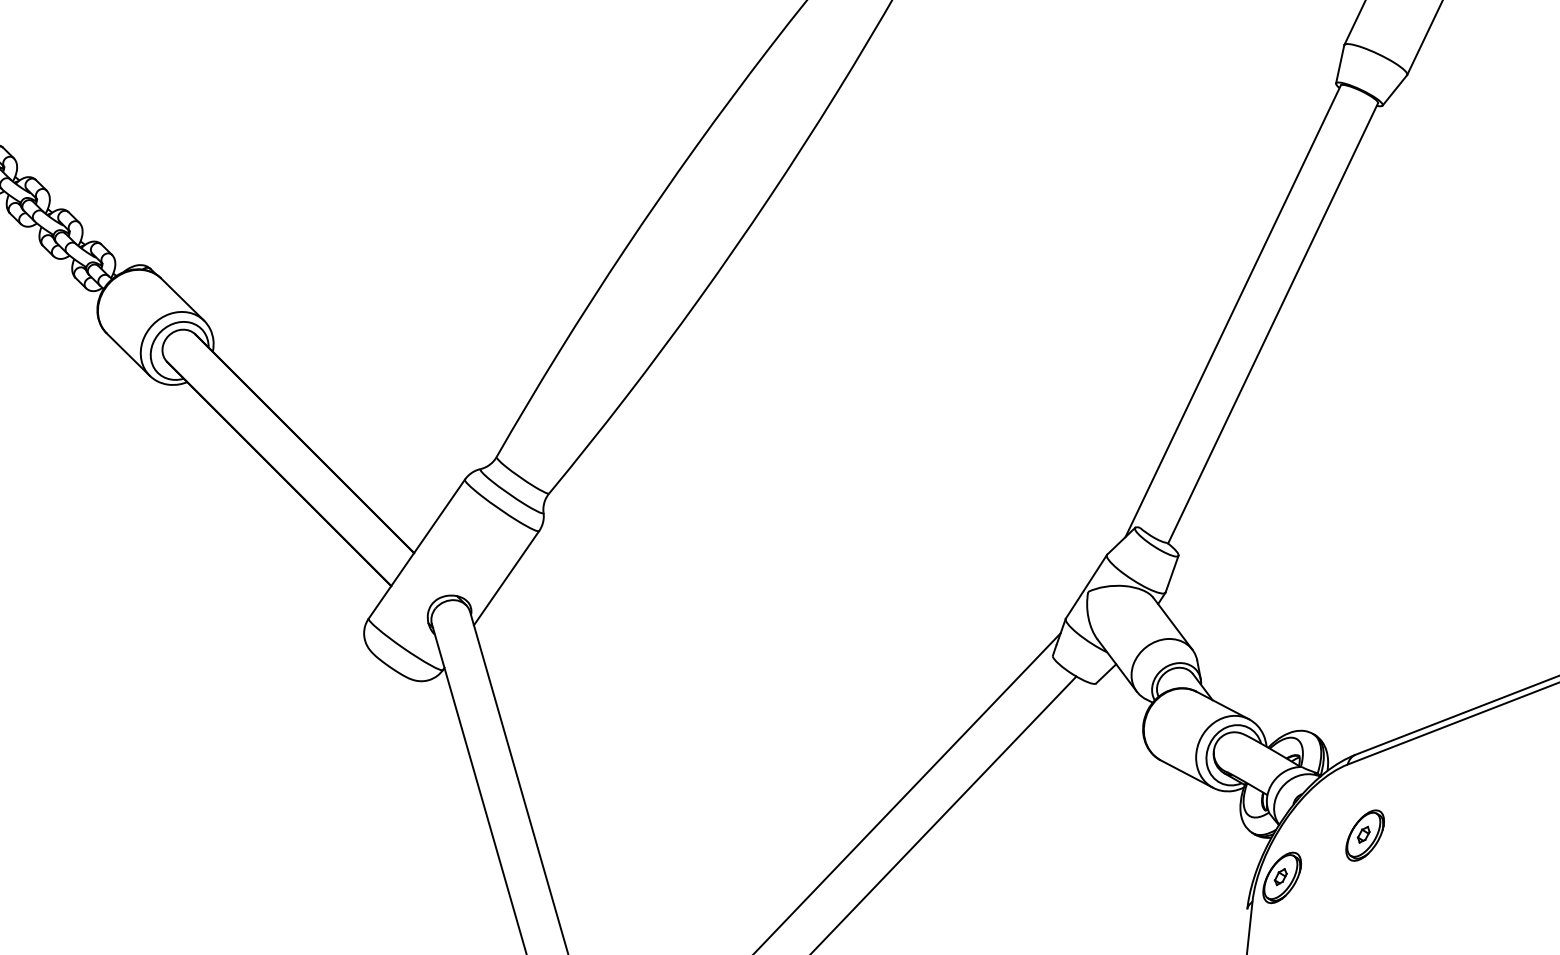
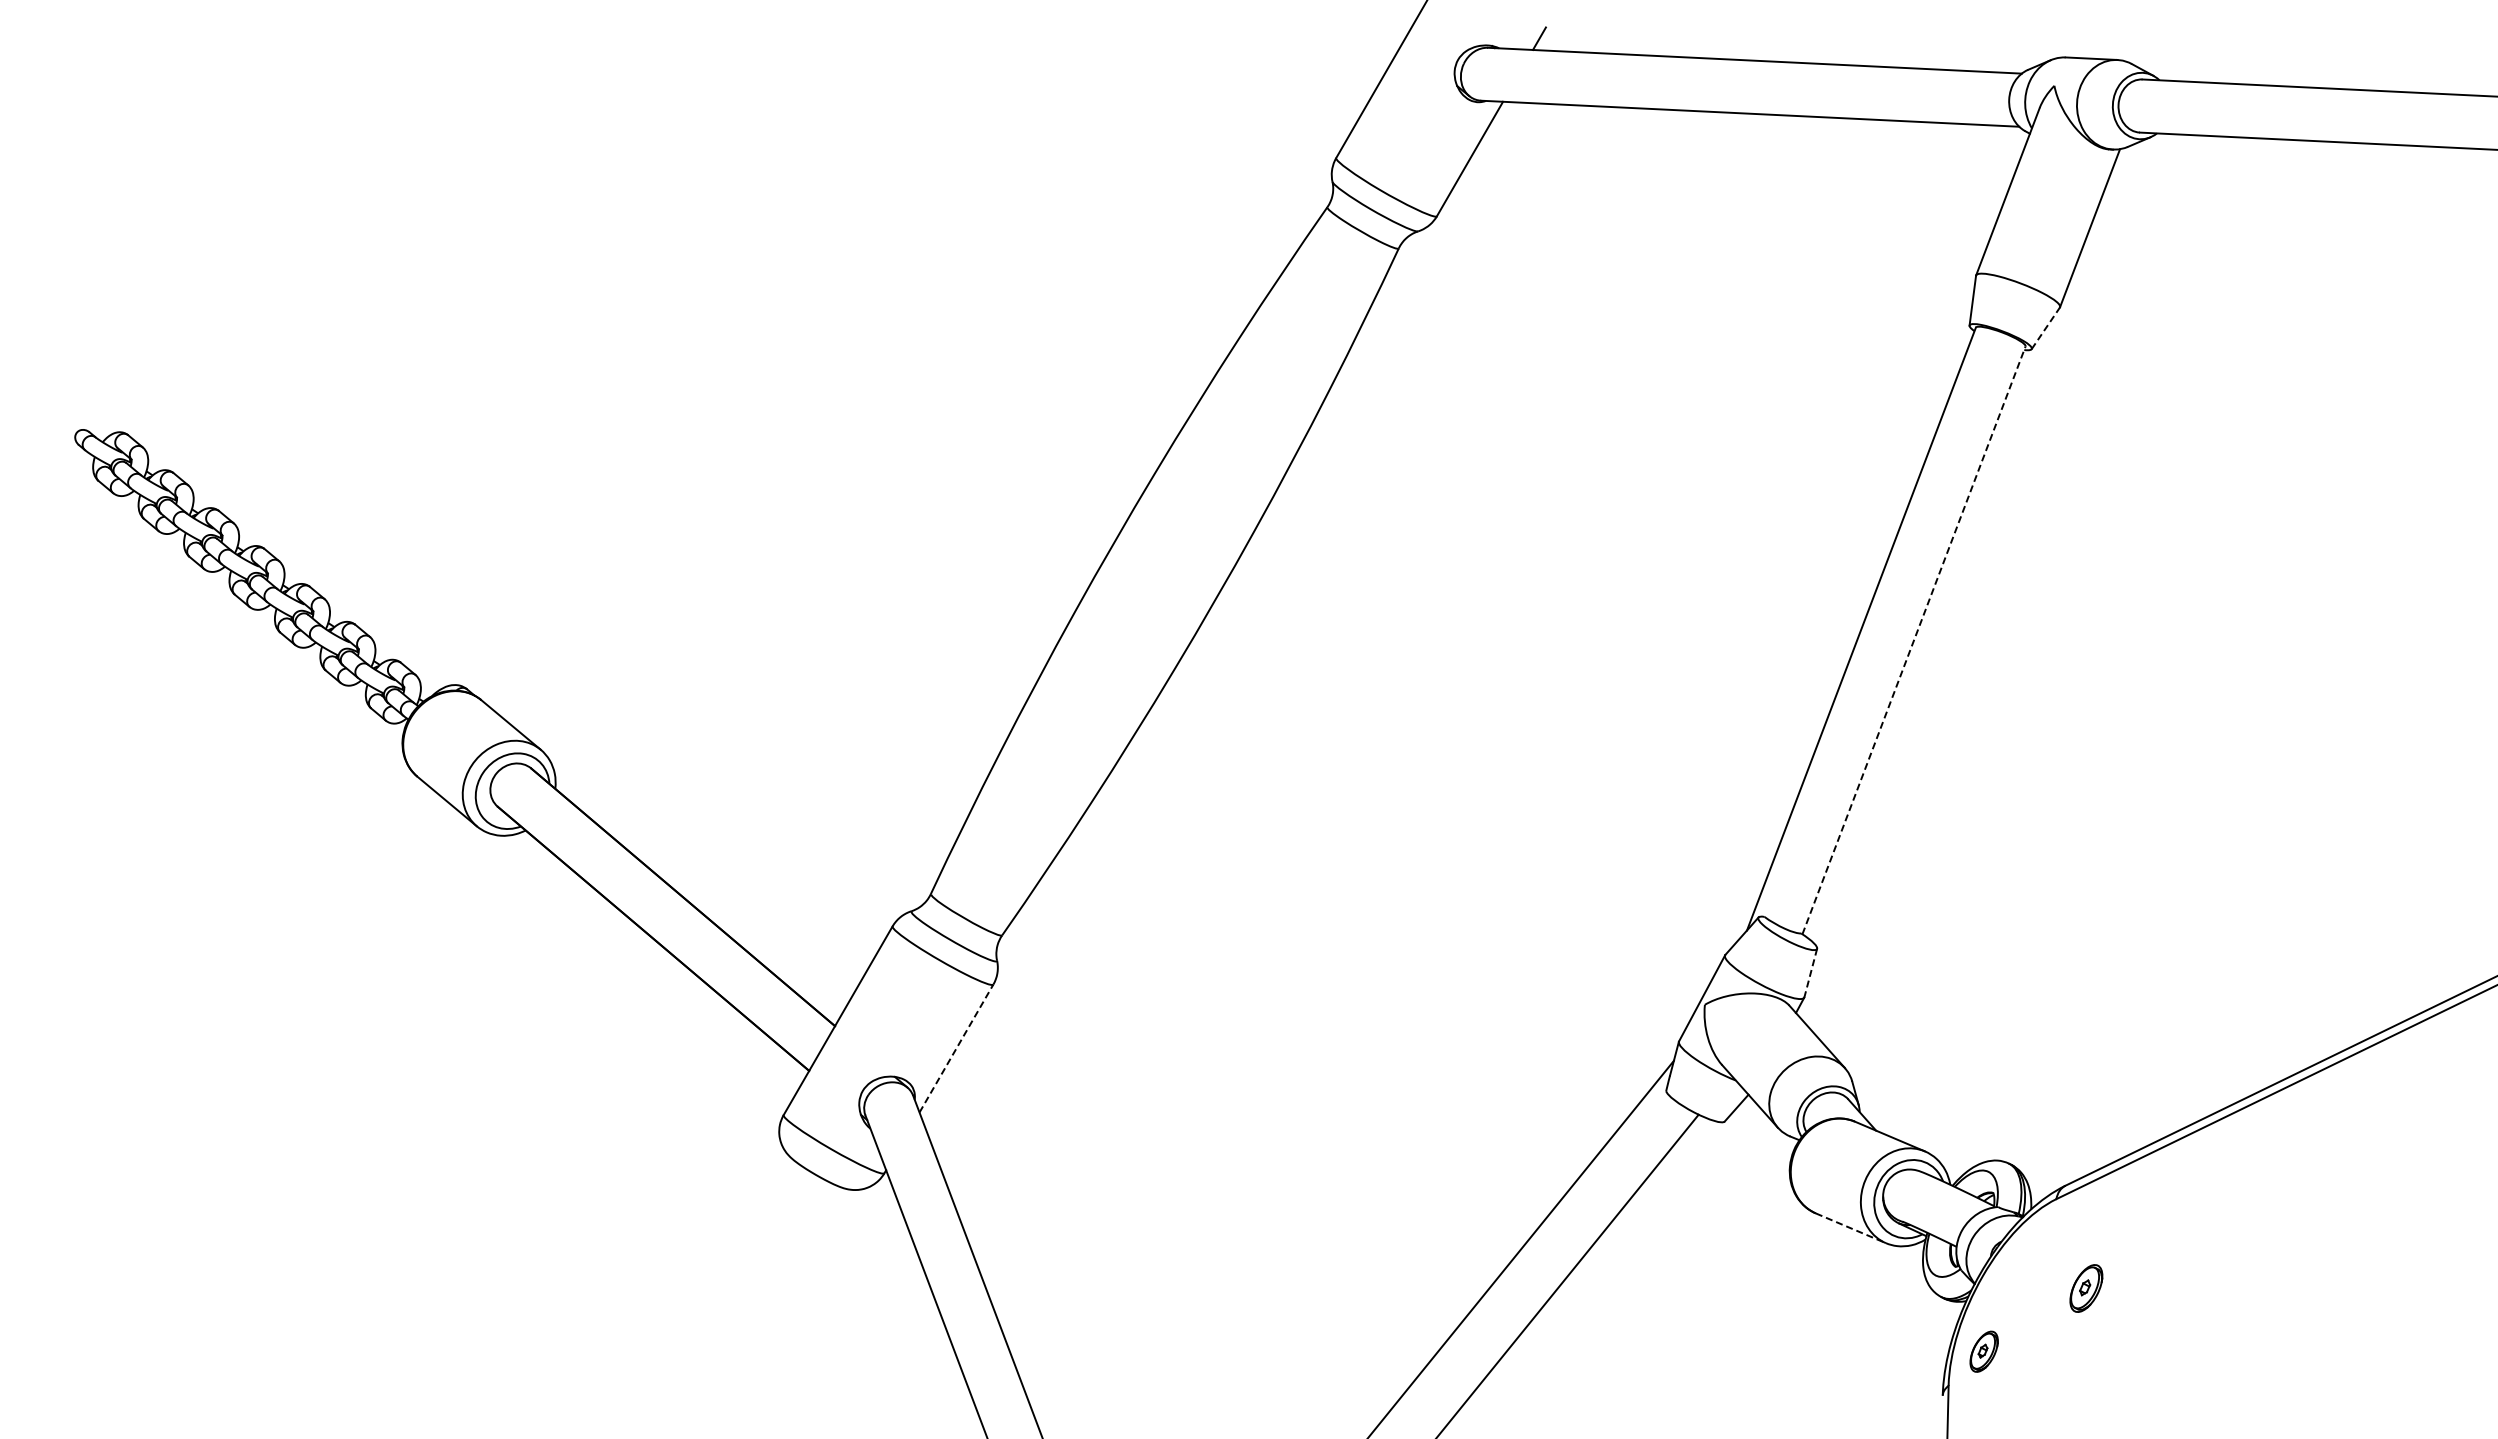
line: (1395, 90) -> (2046, 328), solid -> dashed
line: (1273, 322) -> (1914, 639), solid -> dashed
line: (1171, 574) -> (1810, 973), solid -> dashed
line: (506, 578) -> (956, 1048), solid -> dashed
line: (1187, 774) -> (1851, 1228), solid -> dashed
part: (1365, 835) -> (2086, 1288), size x0.7
part: (1281, 877) -> (1983, 1351), size x0.6

